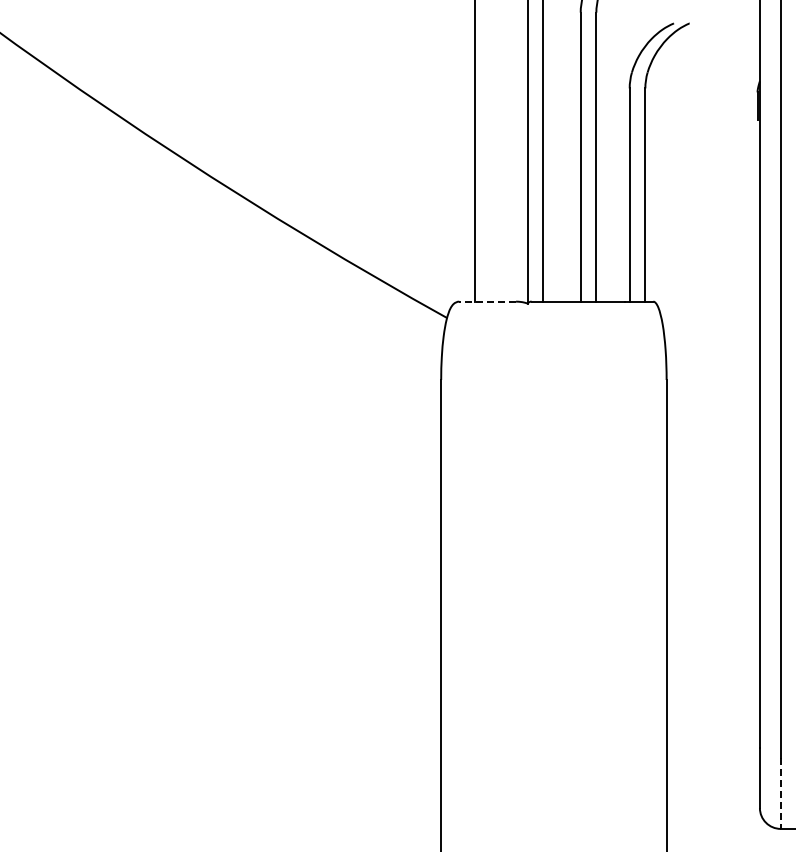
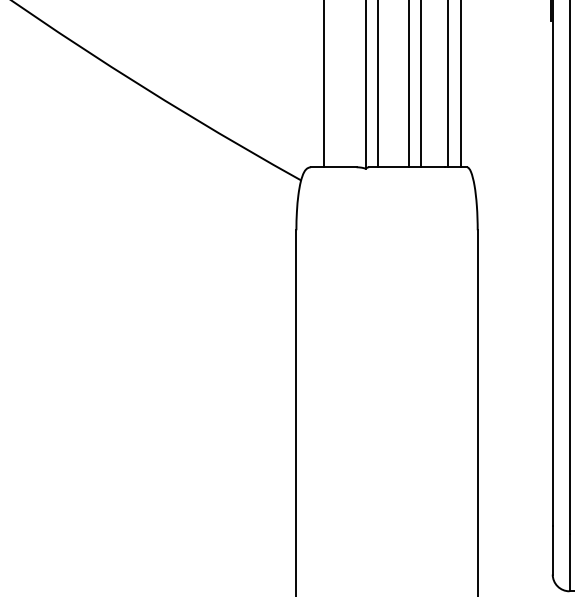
line: (487, 301) -> (333, 167), dashed -> solid
line: (780, 793) -> (569, 562), dashed -> solid

